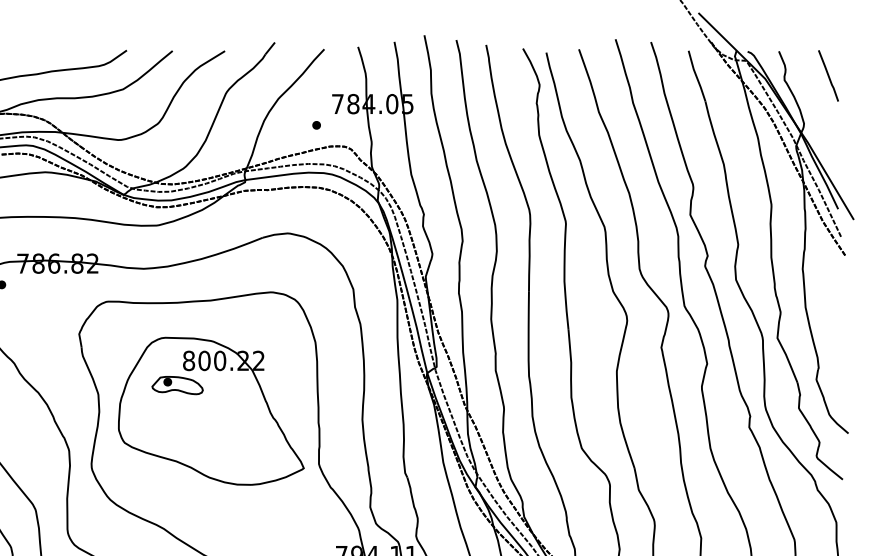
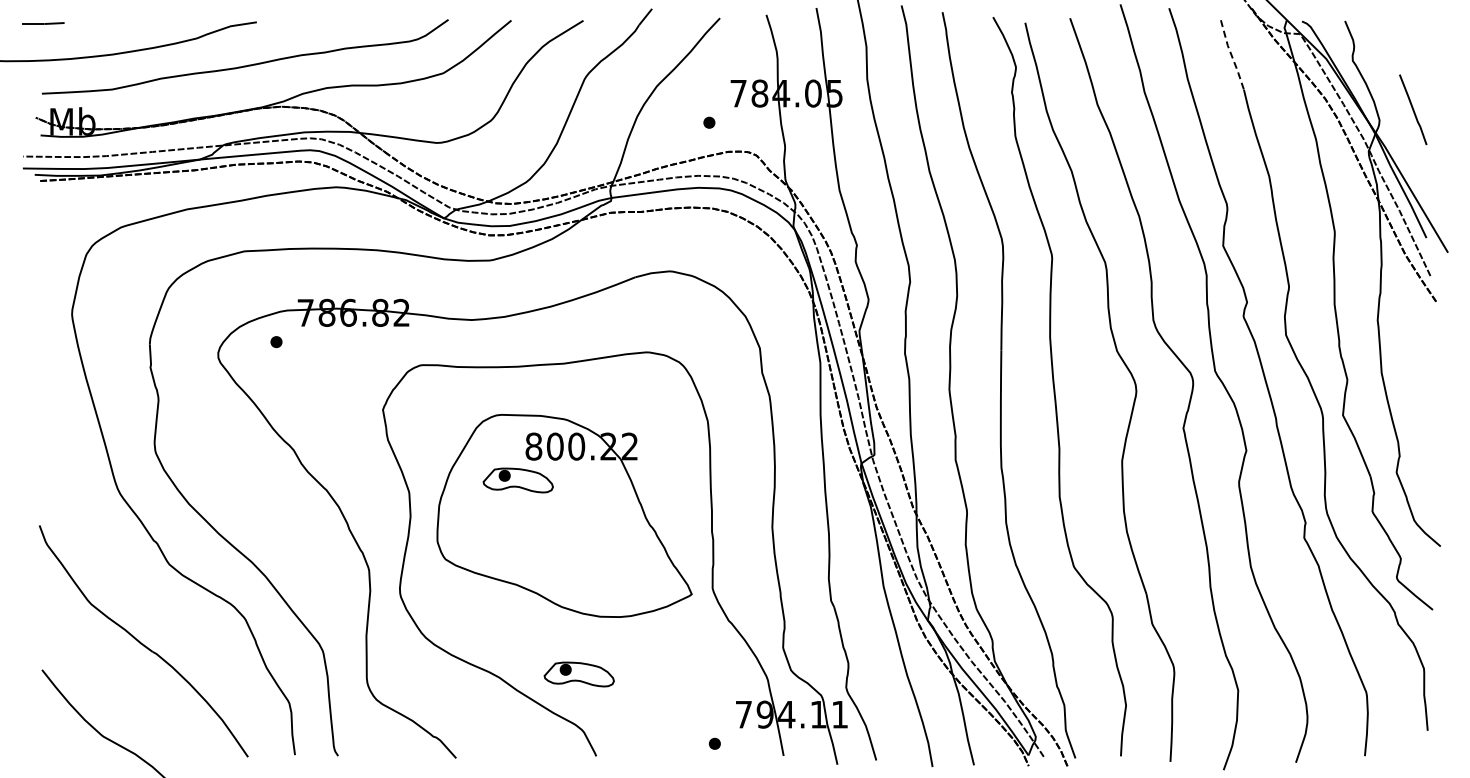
line: (828, 75) -> (1413, 109), moved
line: (696, 76) -> (1231, 55), solid -> dashed
part: (221, 526) -> (578, 674), added

